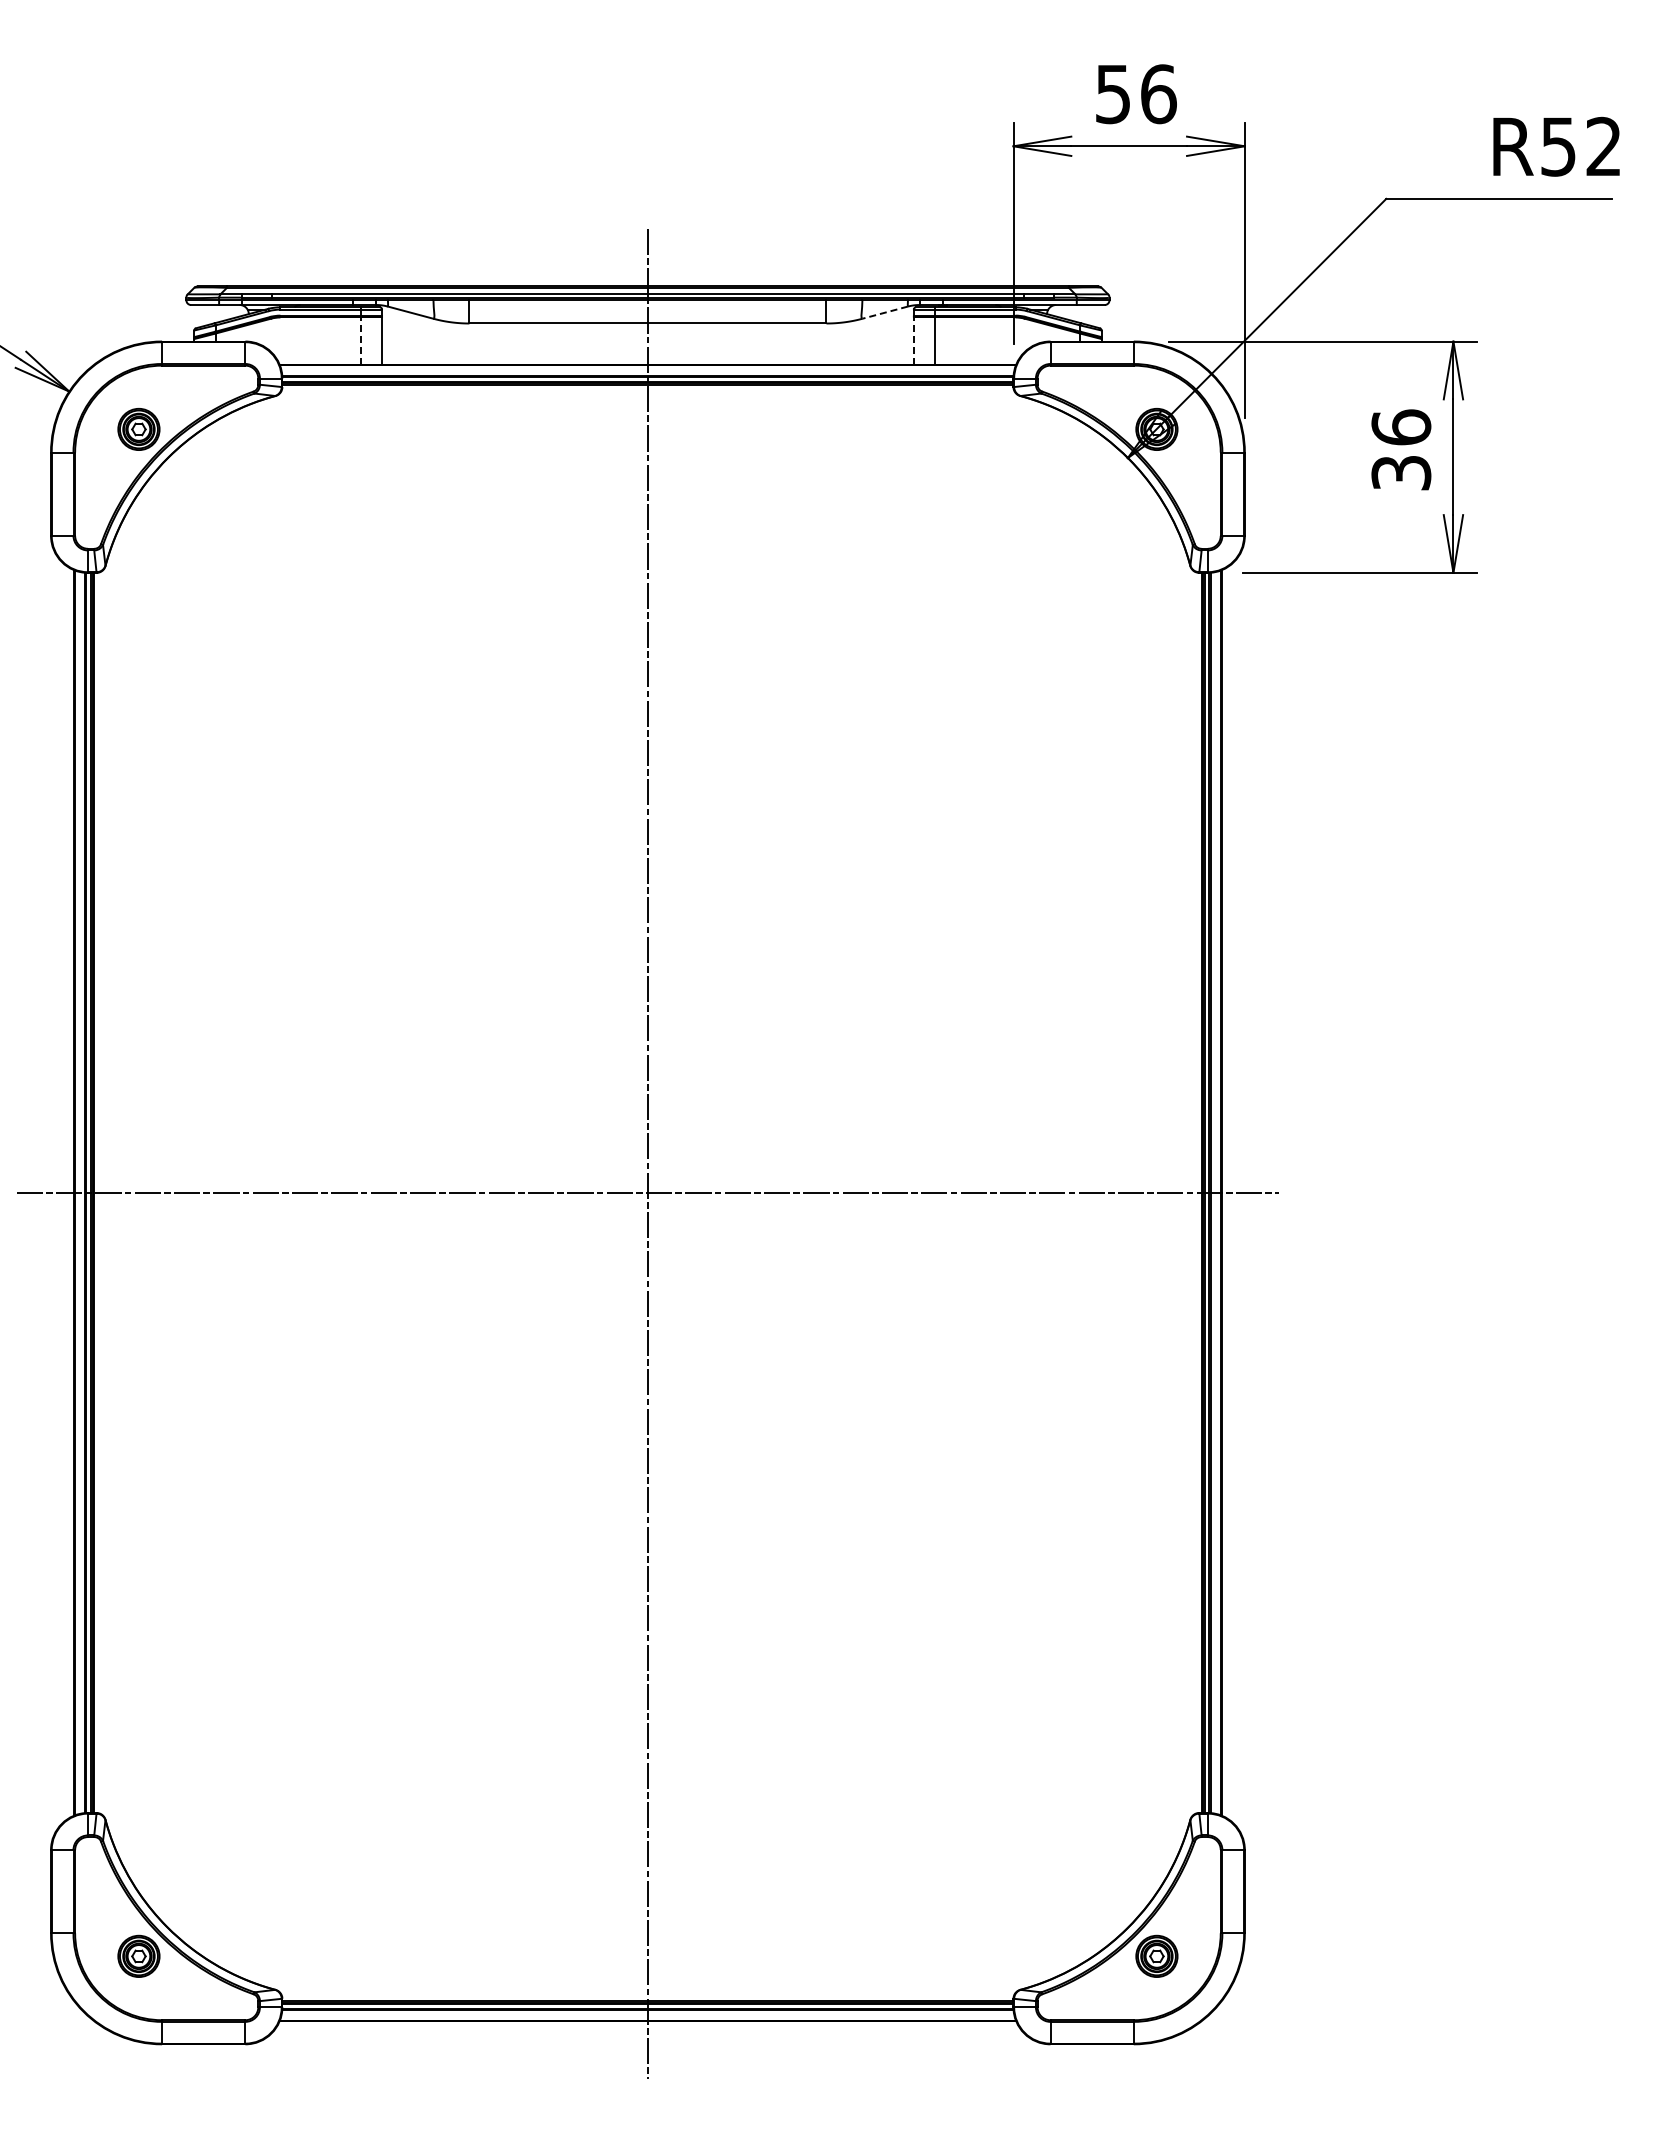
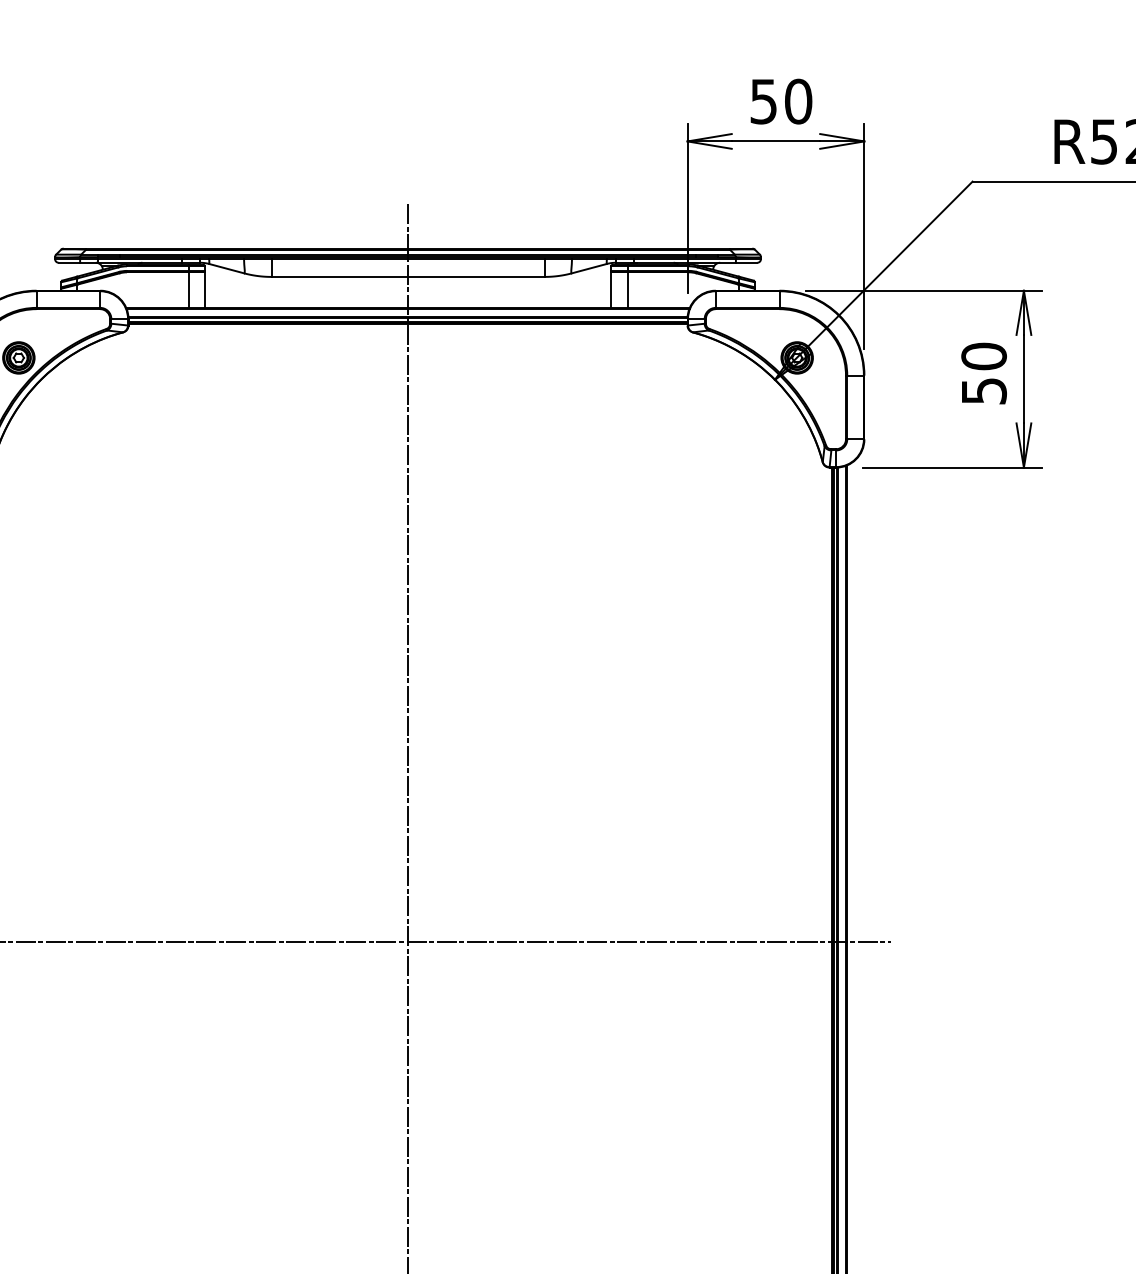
text: (1158, 94) -> (798, 101), 56 -> 50
line: (885, 312) -> (589, 268), dashed -> solid
line: (360, 341) -> (188, 290), dashed -> solid
line: (913, 341) -> (611, 290), dashed -> solid
text: (1401, 449) -> (984, 373), 36 -> 50

